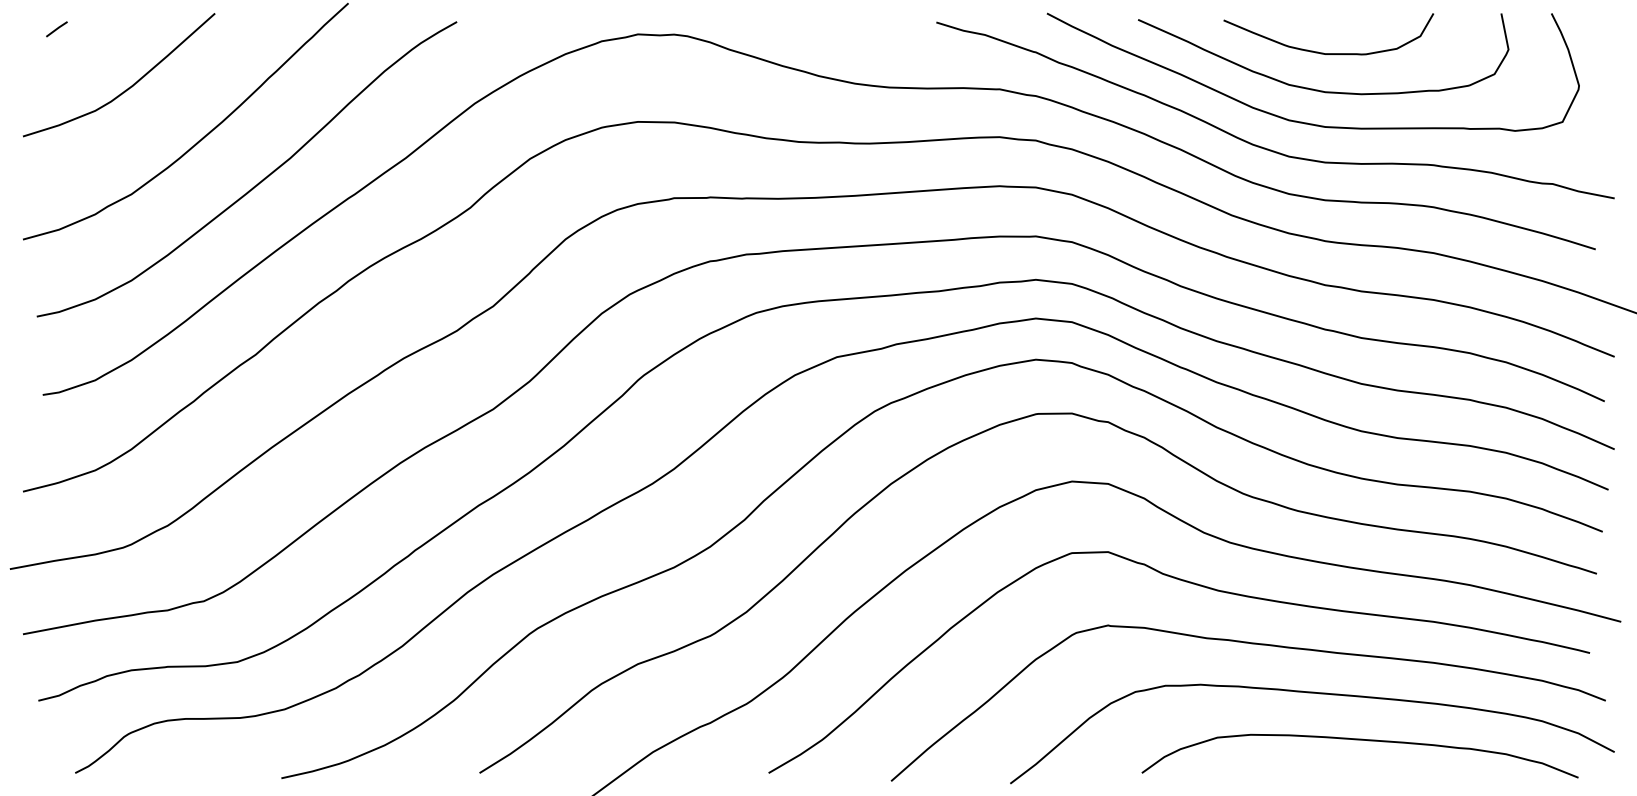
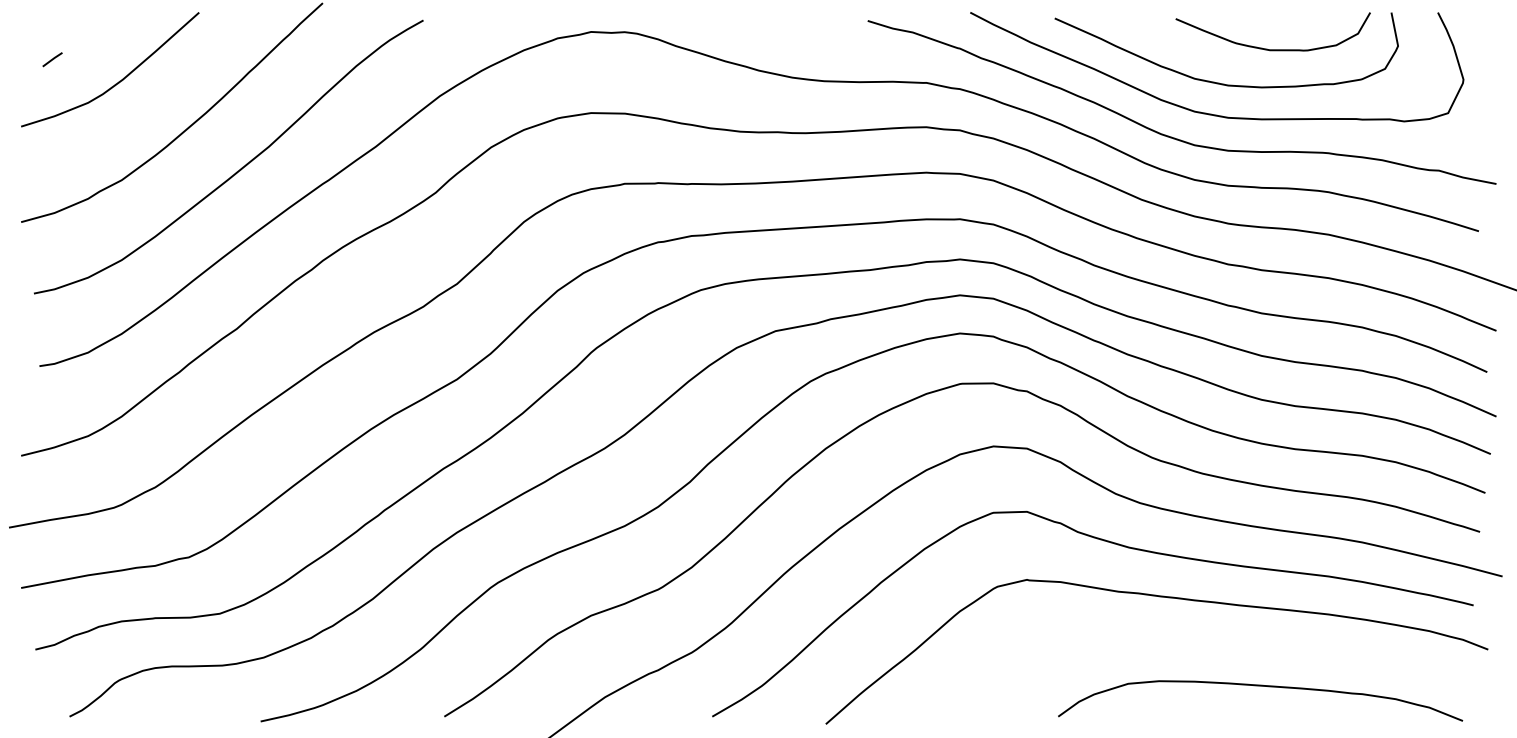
line: (56, 29) -> (52, 59), moved
curve: (1323, 52) -> (1268, 48), moved
curve: (1319, 694) -> (1222, 643), removed

